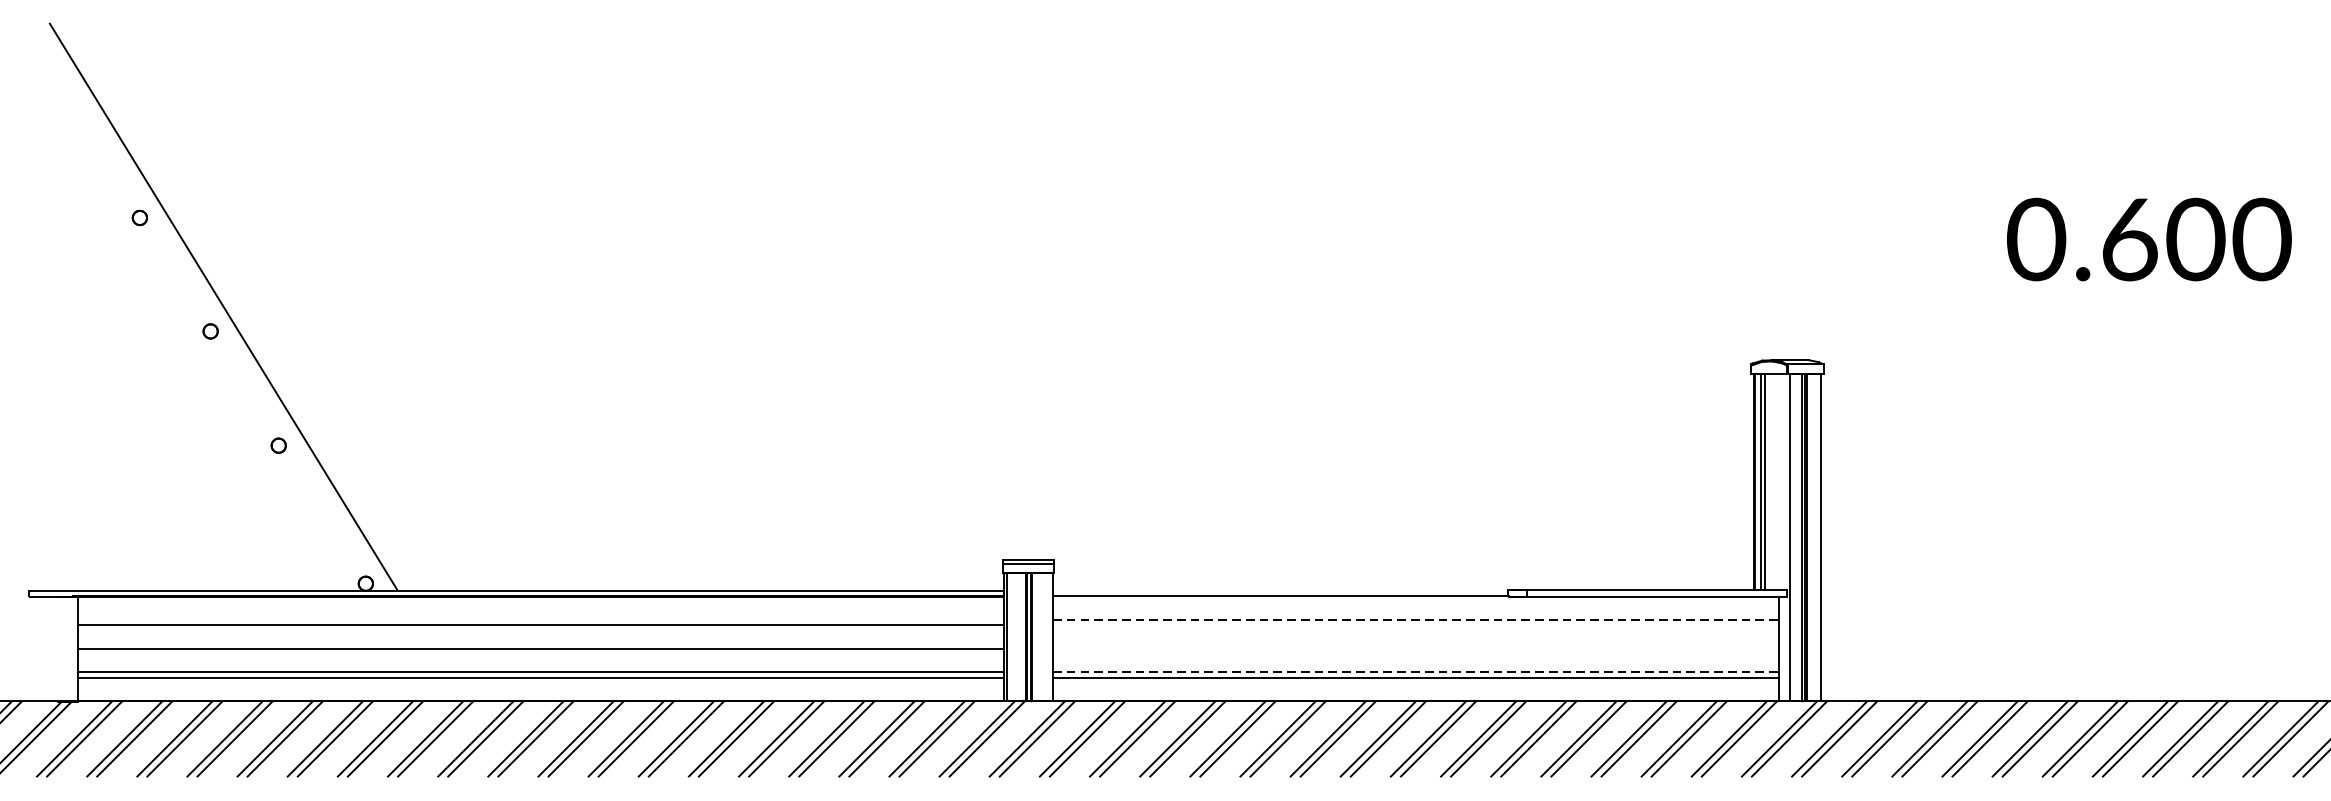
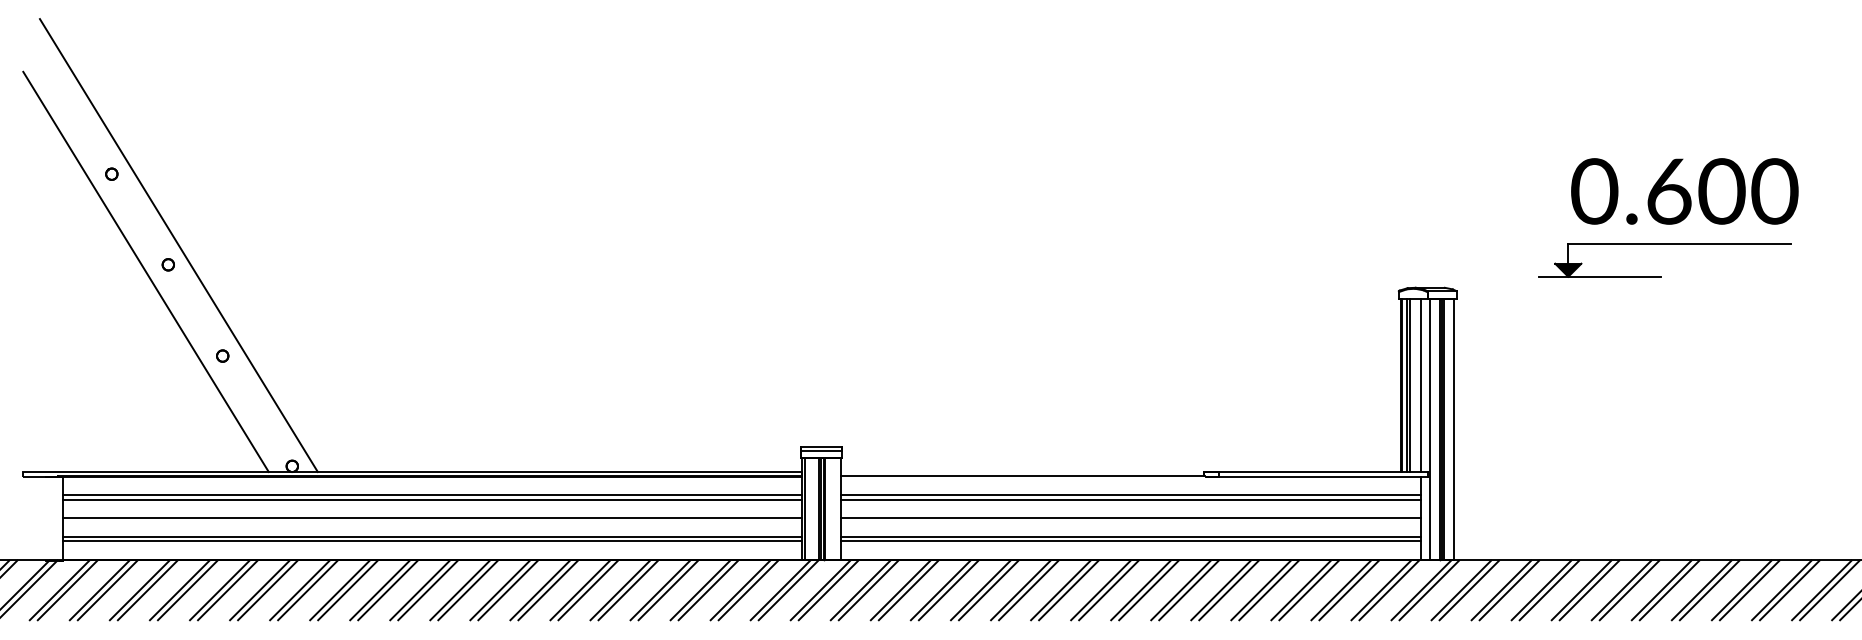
text: (2148, 239) -> (1684, 191), moved
part: (2083, 305) -> (1664, 244), added
line: (182, 339) -> (145, 271), added
line: (1778, 481) -> (1420, 384), added
line: (540, 618) -> (431, 494), added
line: (1416, 618) -> (1131, 494), dashed -> solid
line: (1415, 625) -> (1130, 499), added
line: (1415, 649) -> (1130, 518), added
line: (1416, 671) -> (1131, 536), dashed -> solid

